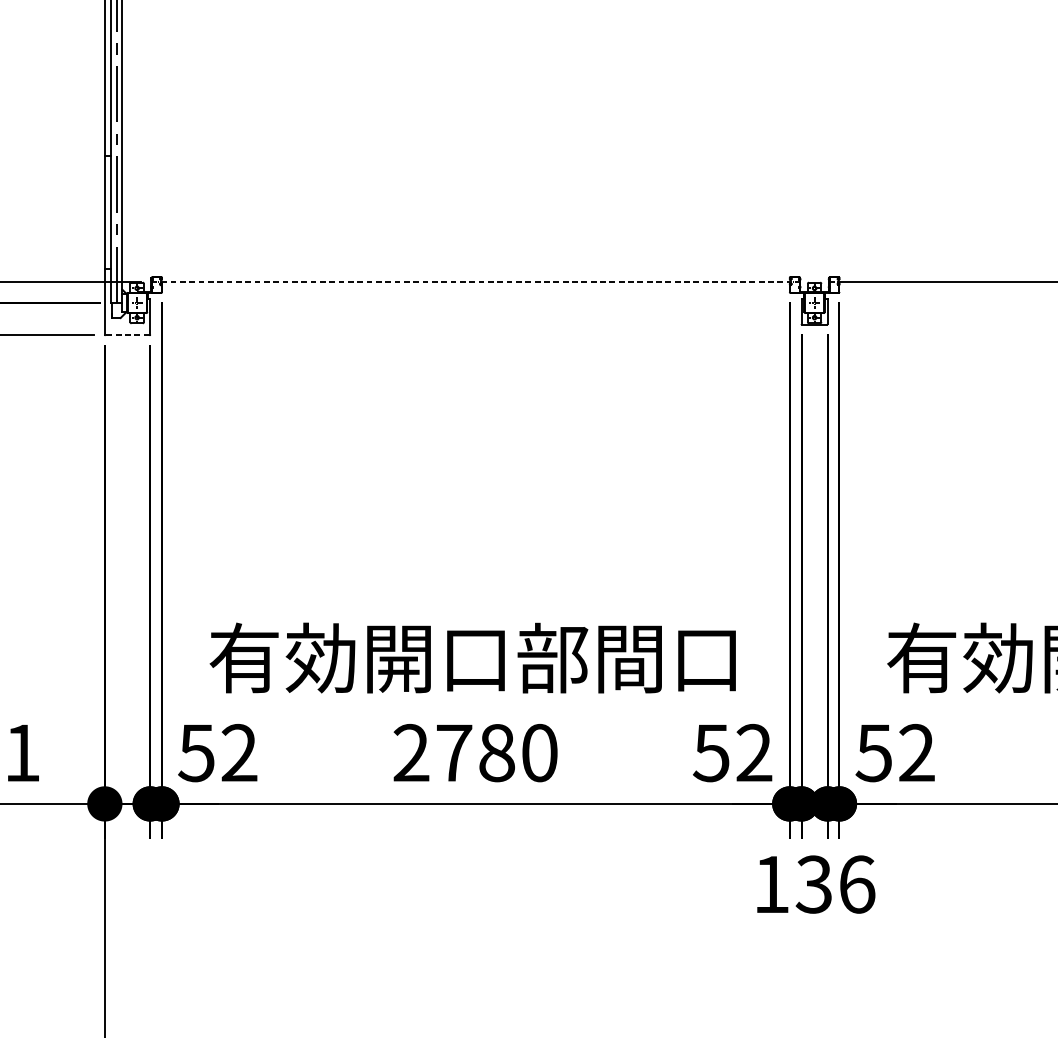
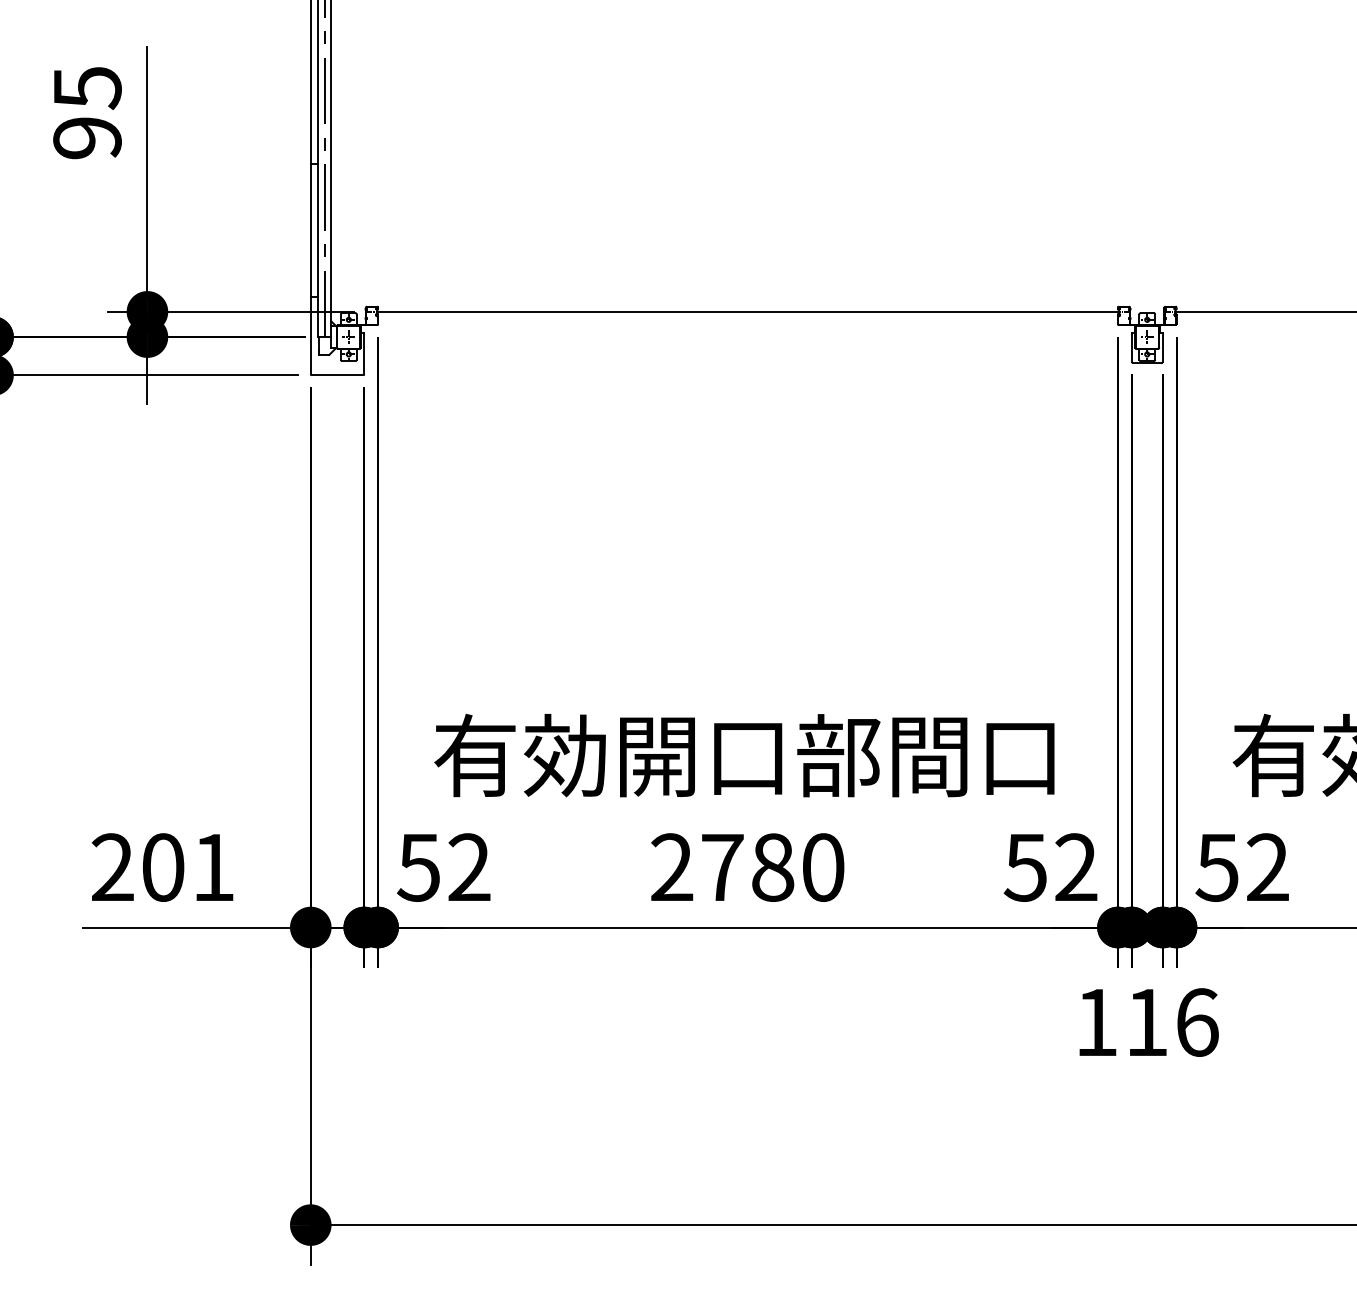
line: (476, 281) -> (748, 311), dashed -> solid
line: (127, 335) -> (337, 375), dashed -> solid
text: (813, 884) -> (1146, 1022), 136 -> 116

